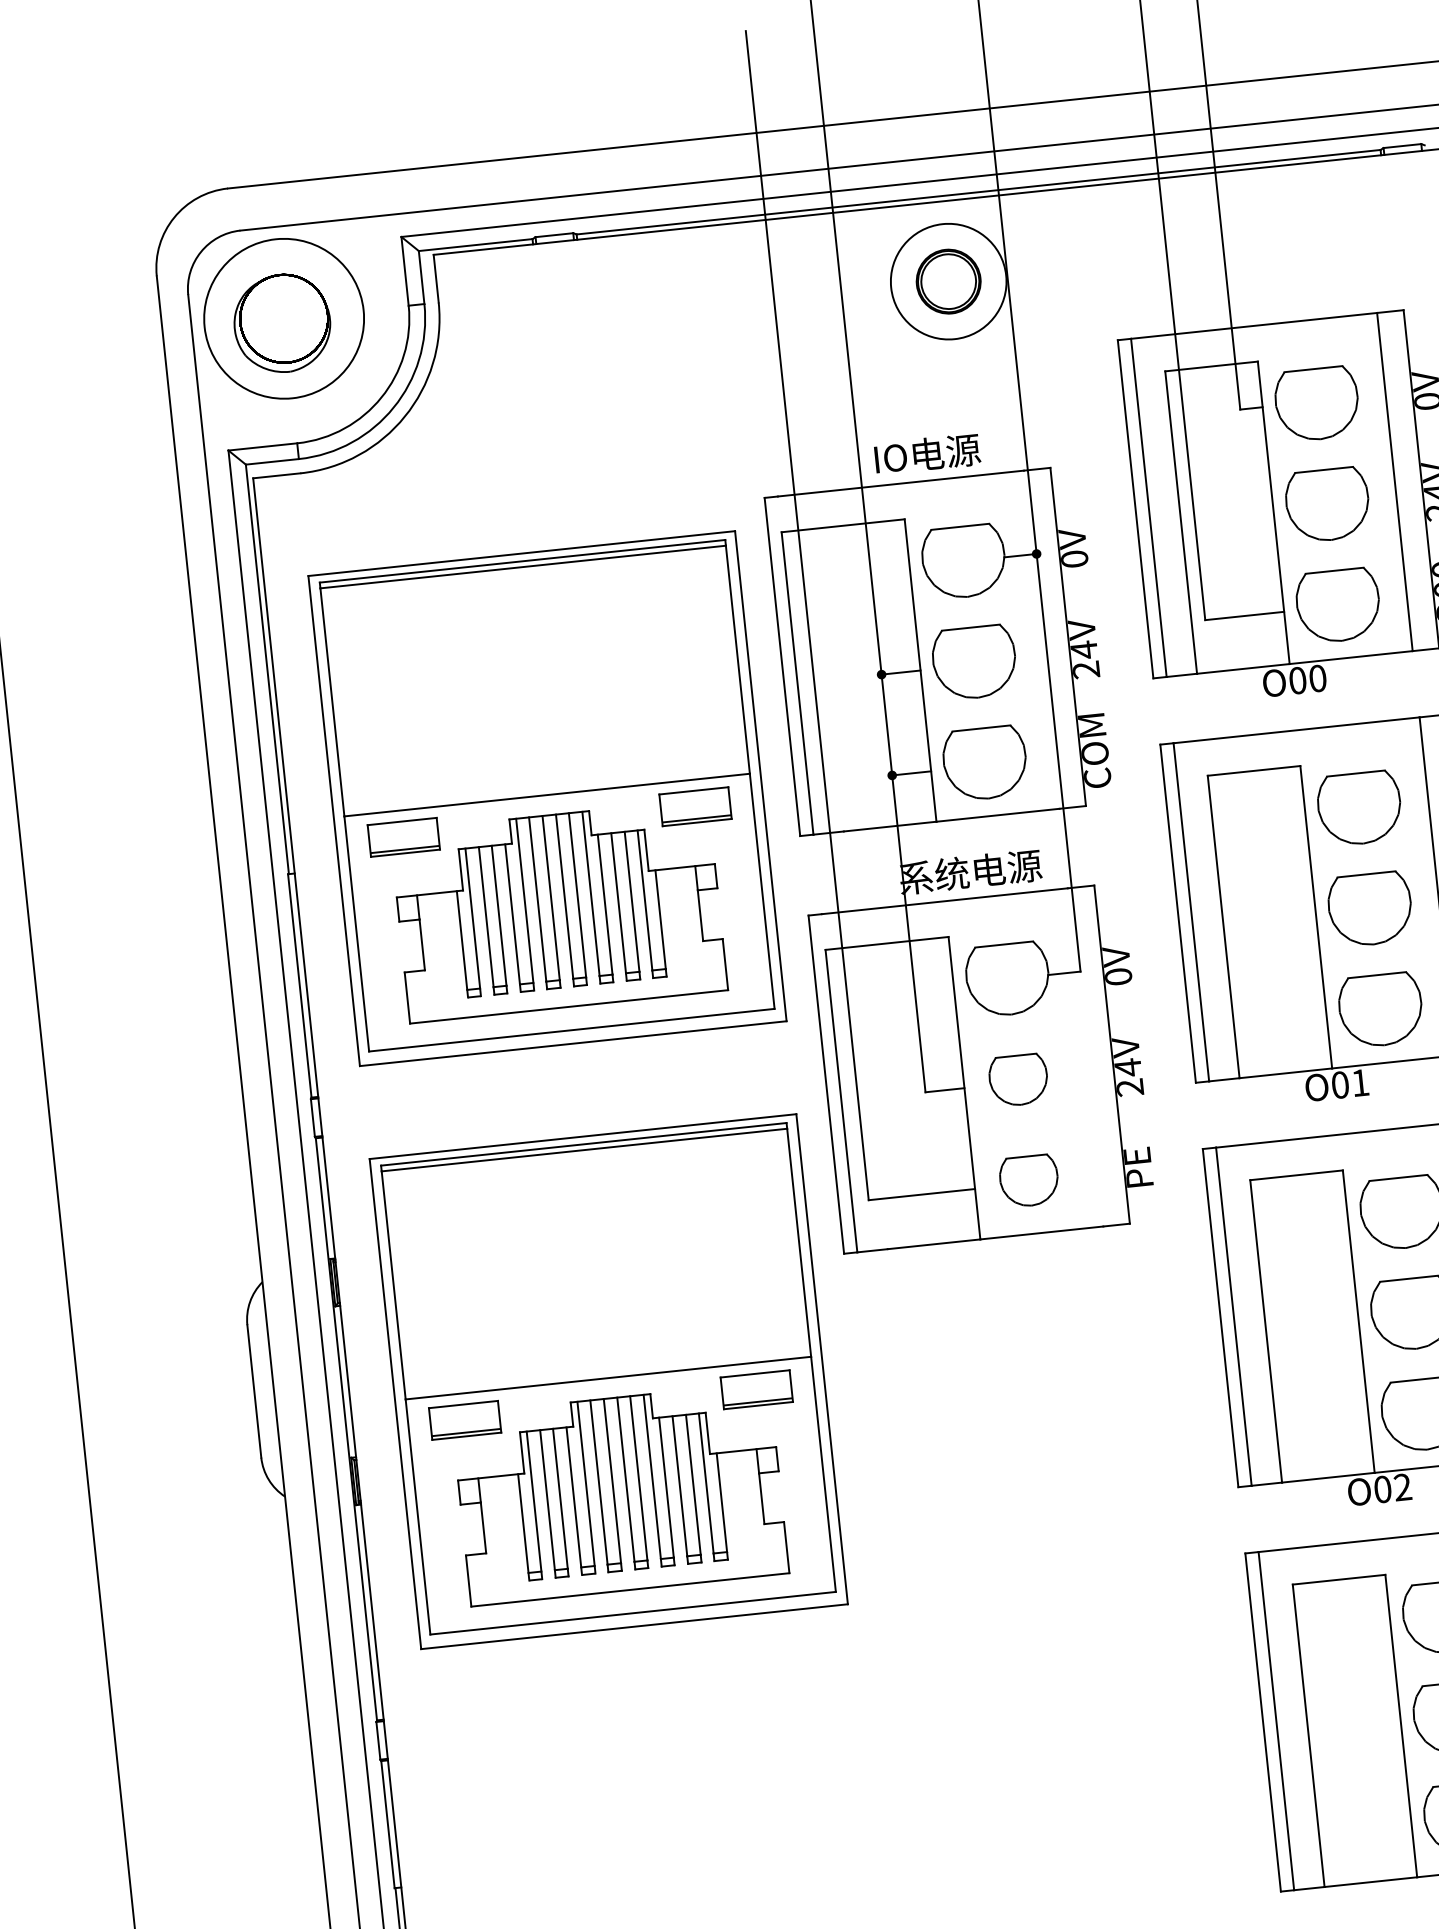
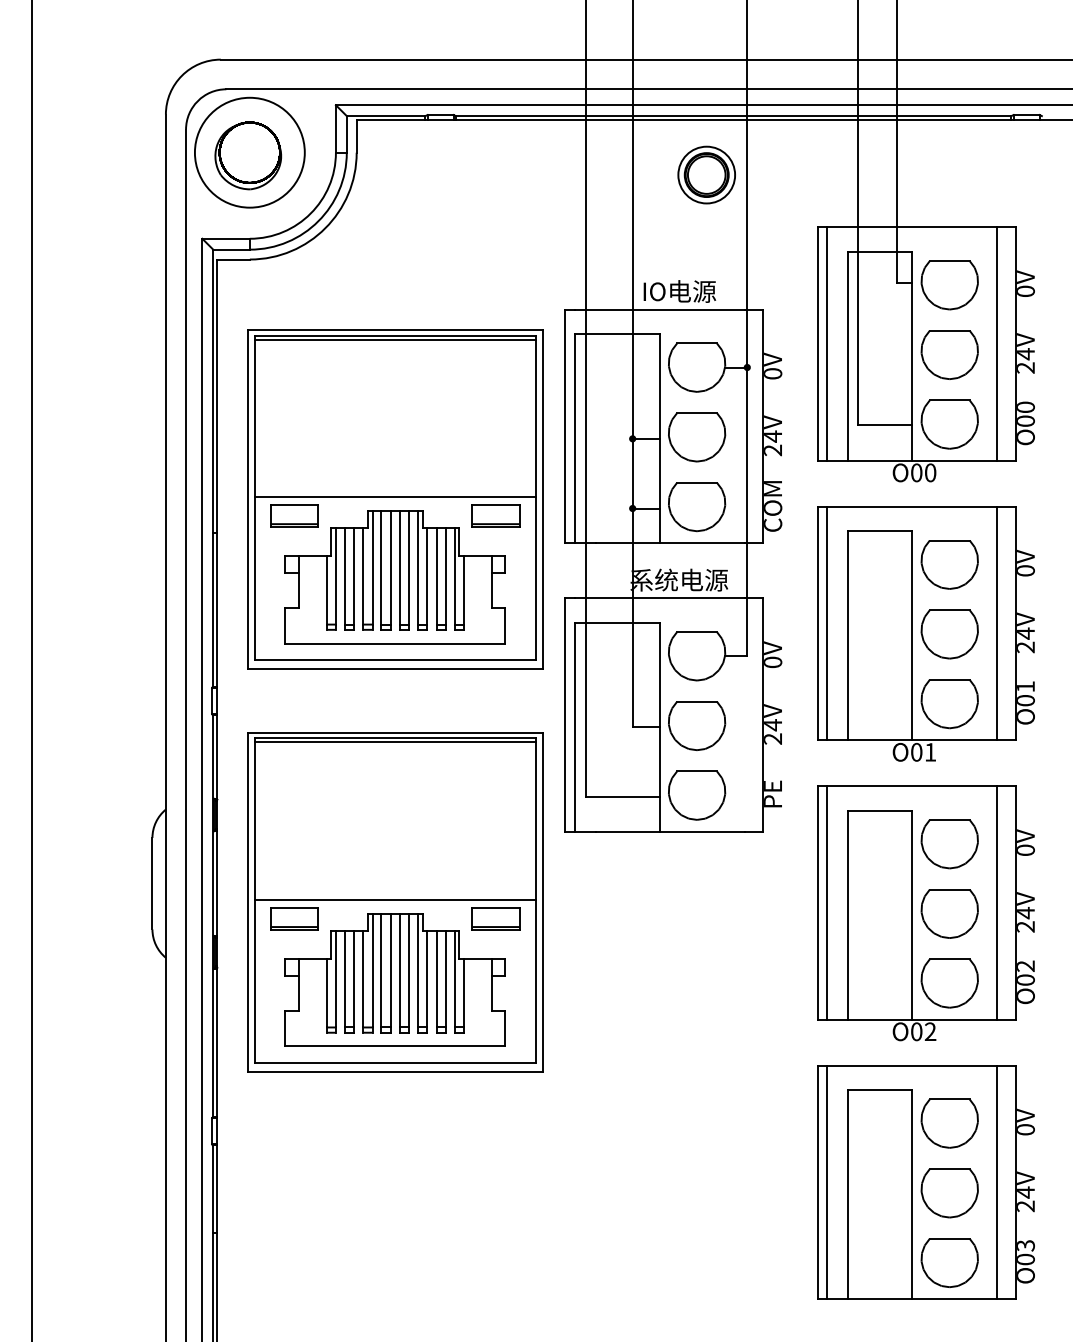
circle: (948, 280) -> (706, 174), size x0.71
part: (1019, 1079) -> (697, 725), size x1.43
part: (1029, 1180) -> (697, 795), size x1.43

